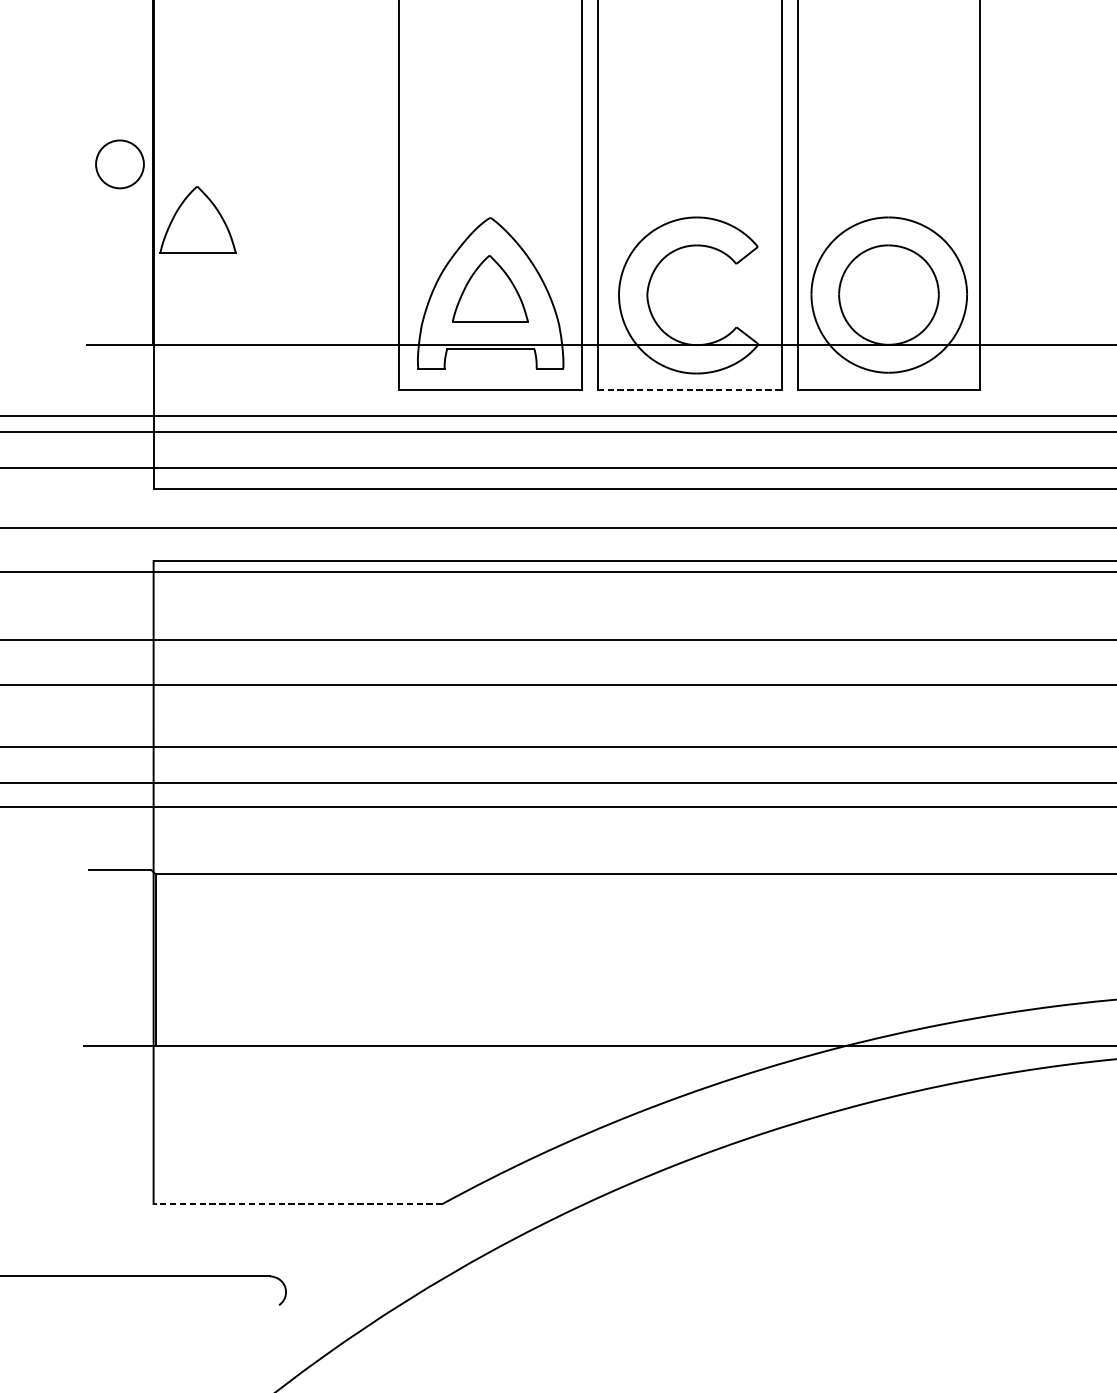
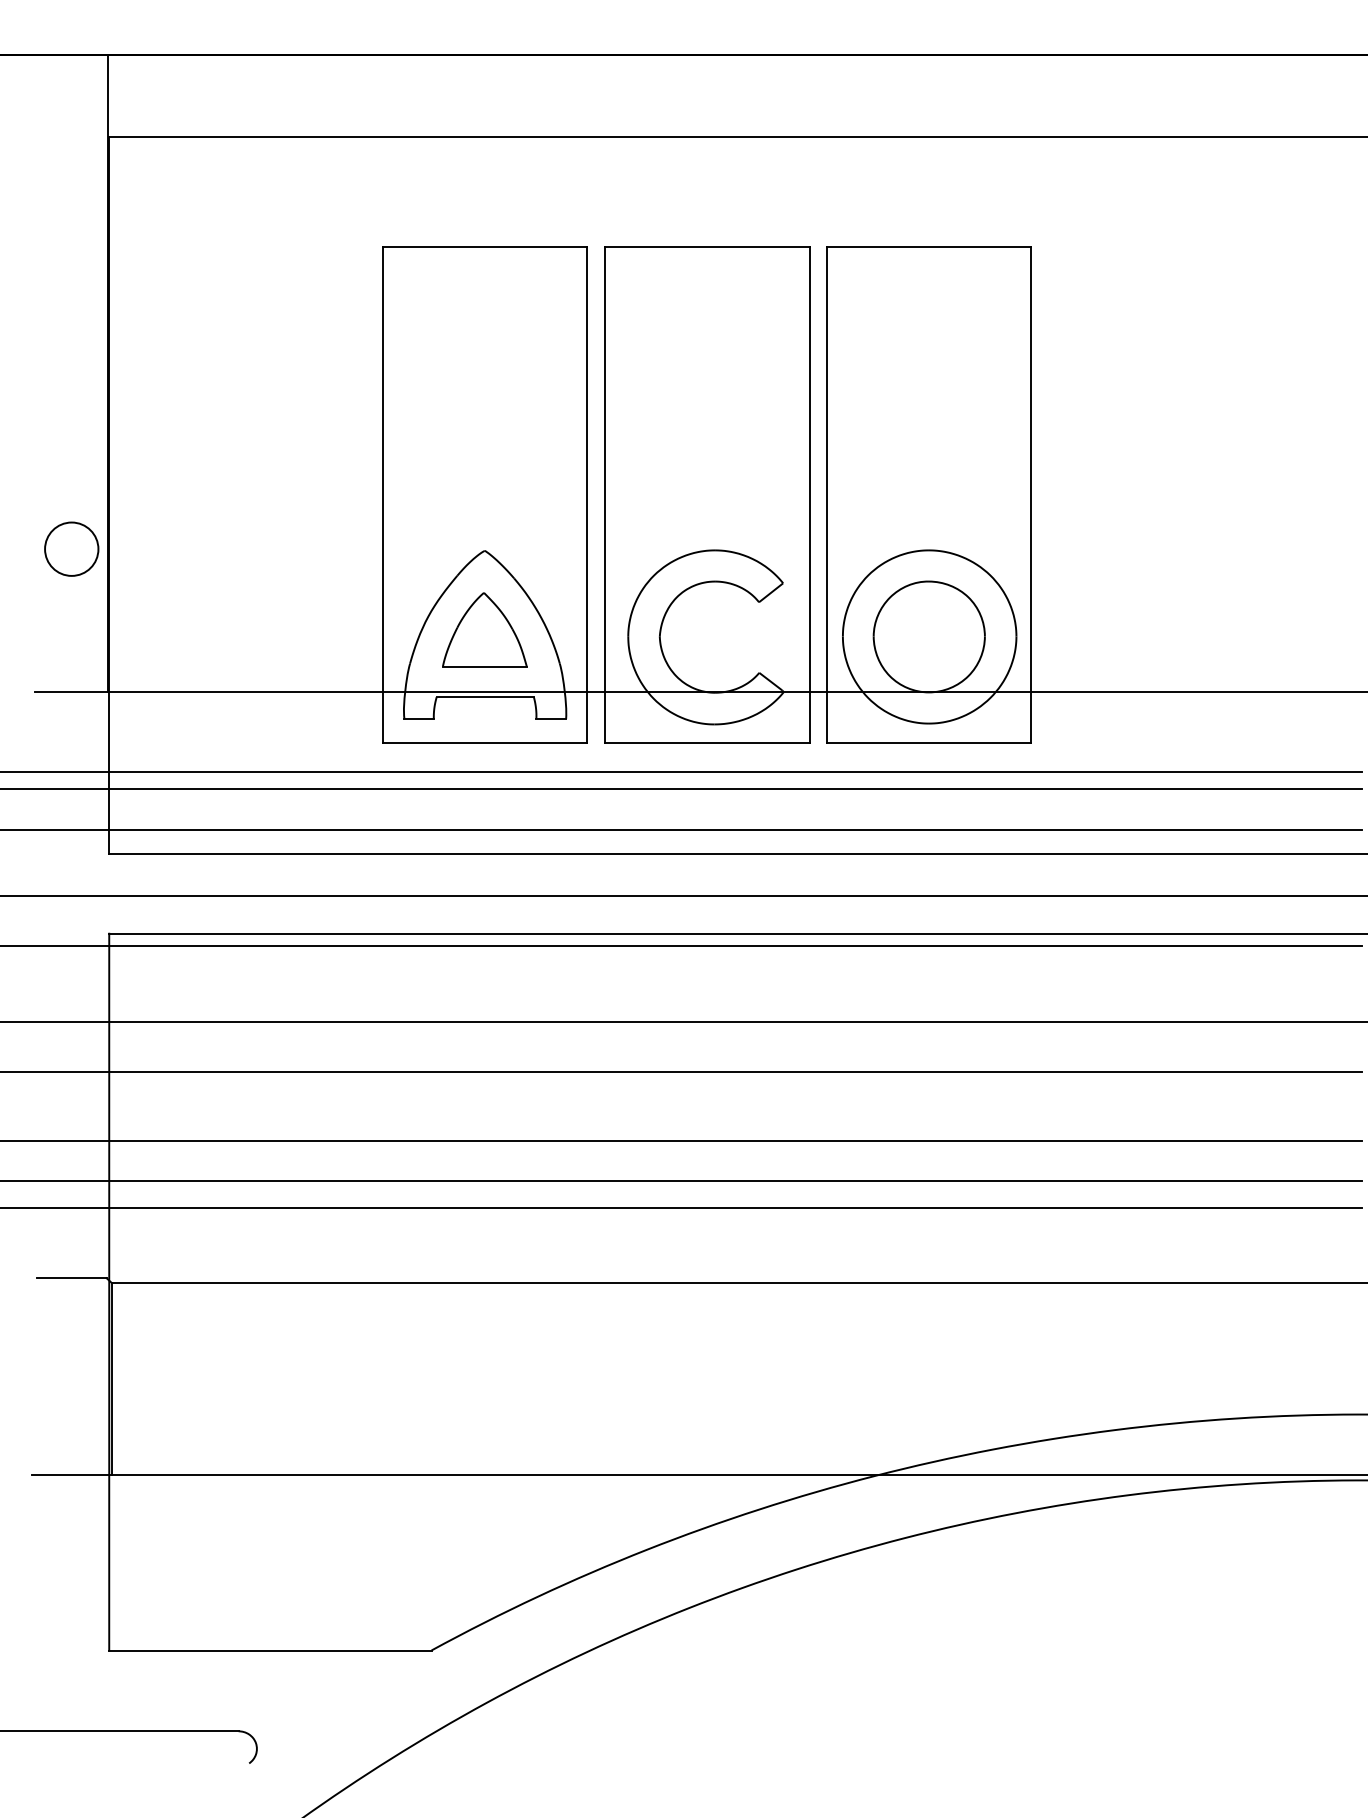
circle: (119, 163) -> (71, 548), moved
part: (197, 219) -> (158, 552), removed
line: (689, 390) -> (706, 743), dashed -> solid
line: (297, 1203) -> (269, 1650), dashed -> solid

